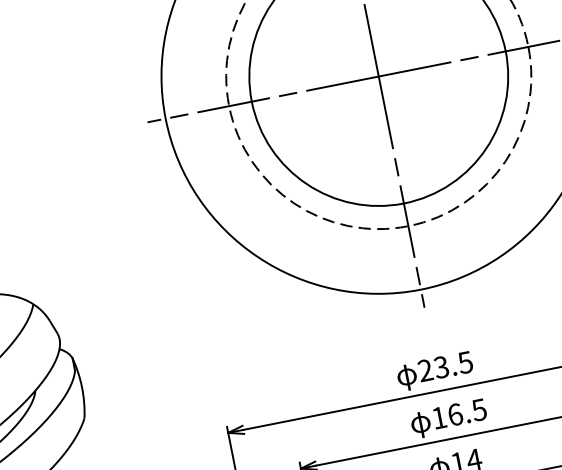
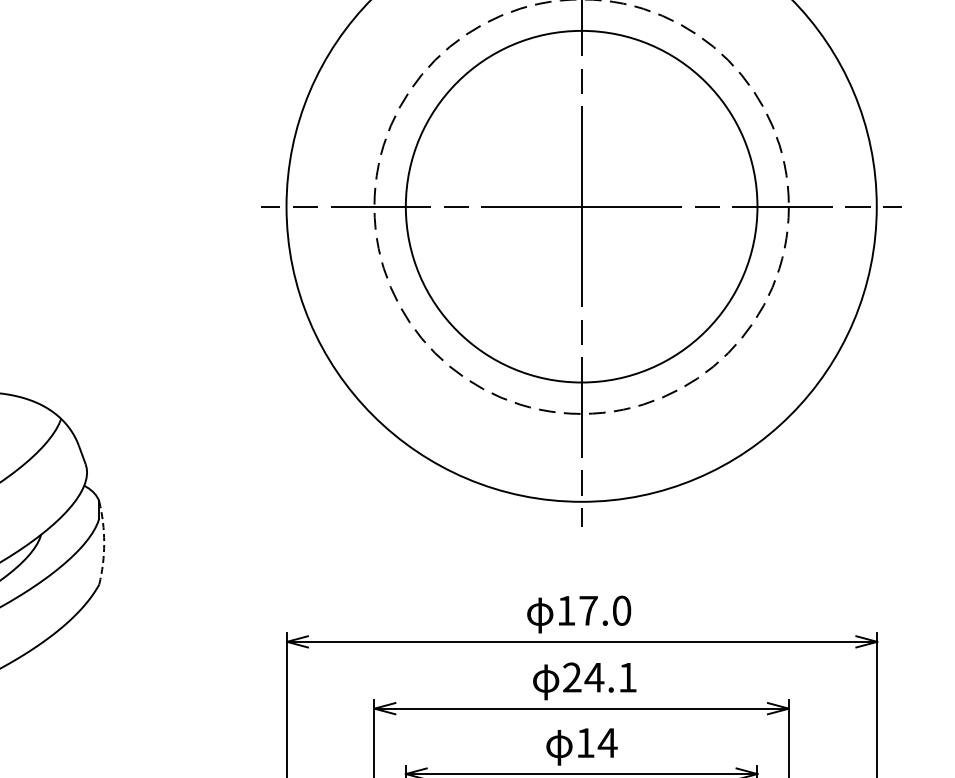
text: (445, 366) -> (594, 610), 23.5 -> 17.0
arc: (82, 387) -> (104, 543), solid -> dashed
text: (458, 413) -> (599, 677), 16.5 -> 24.1

